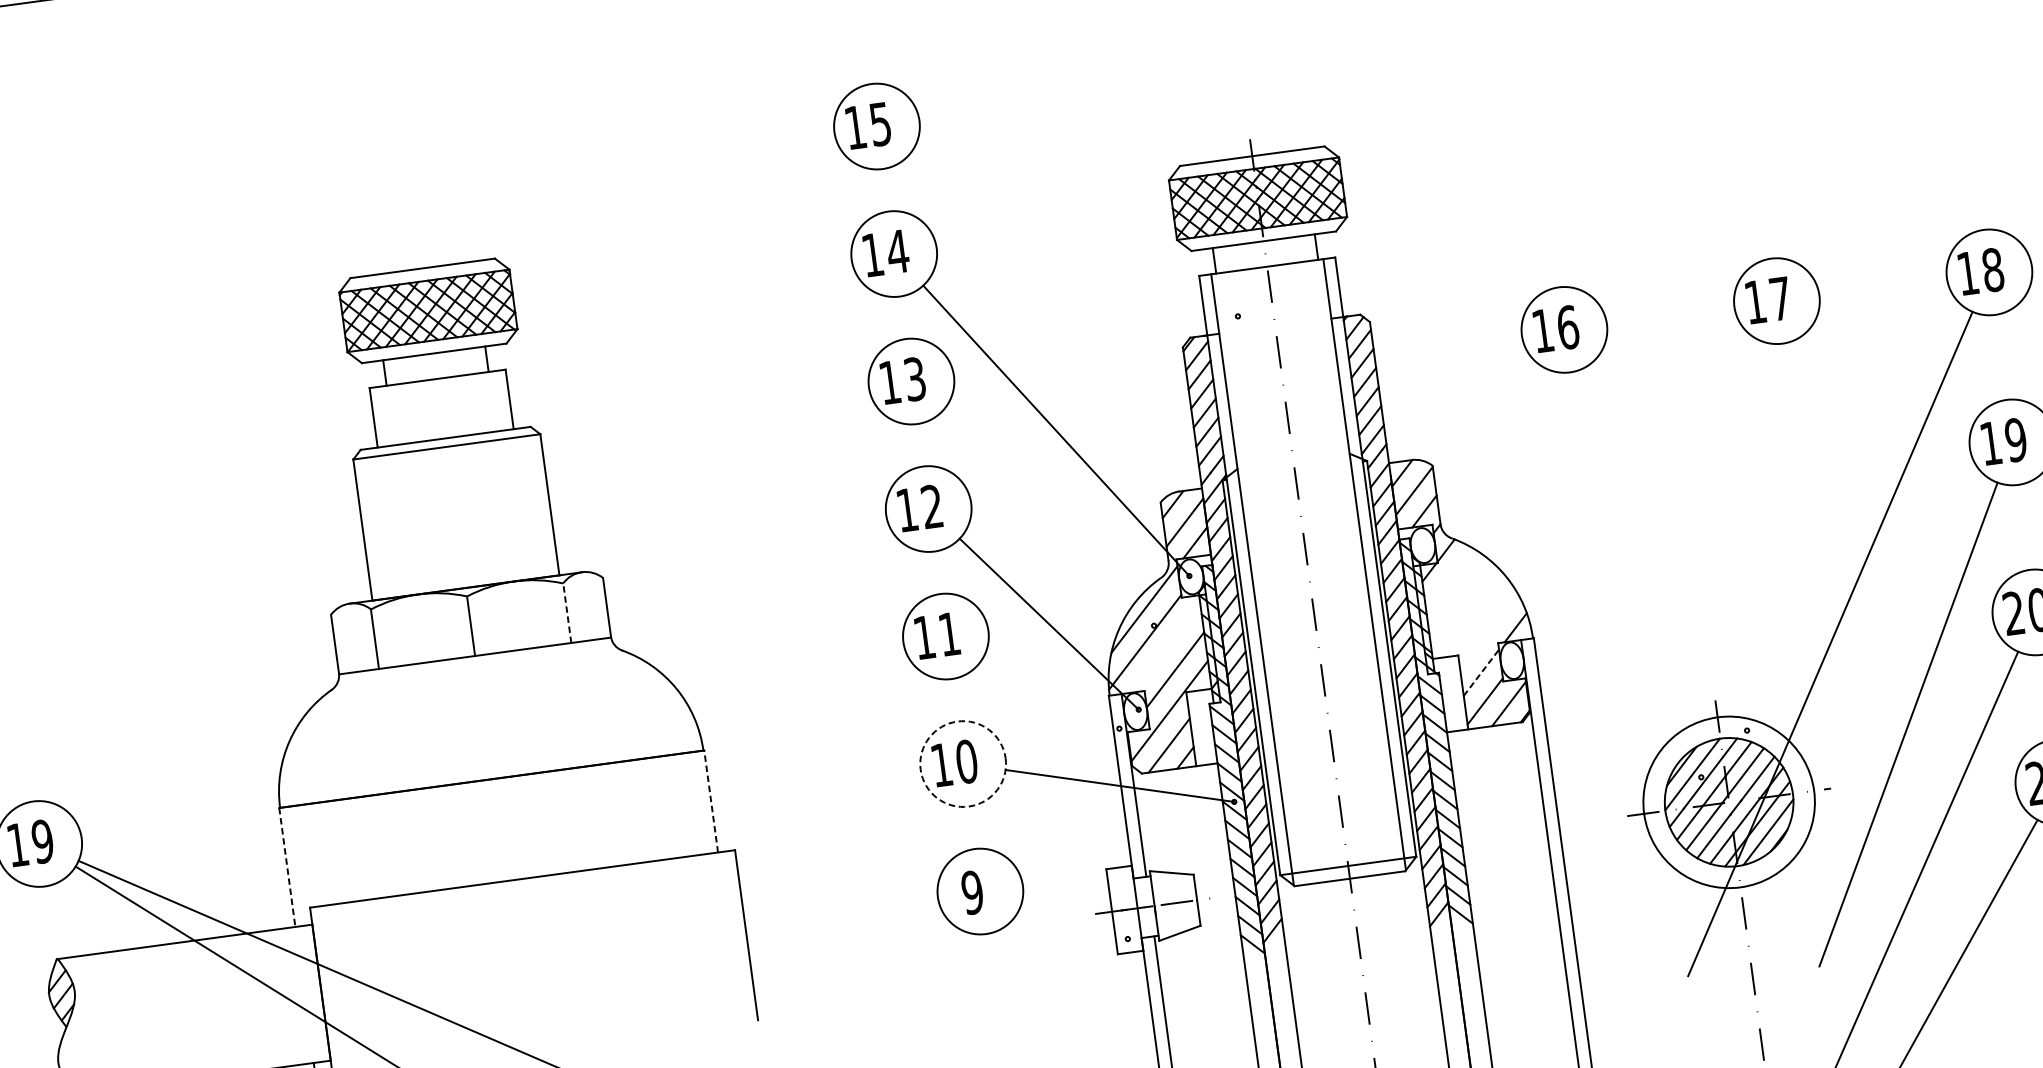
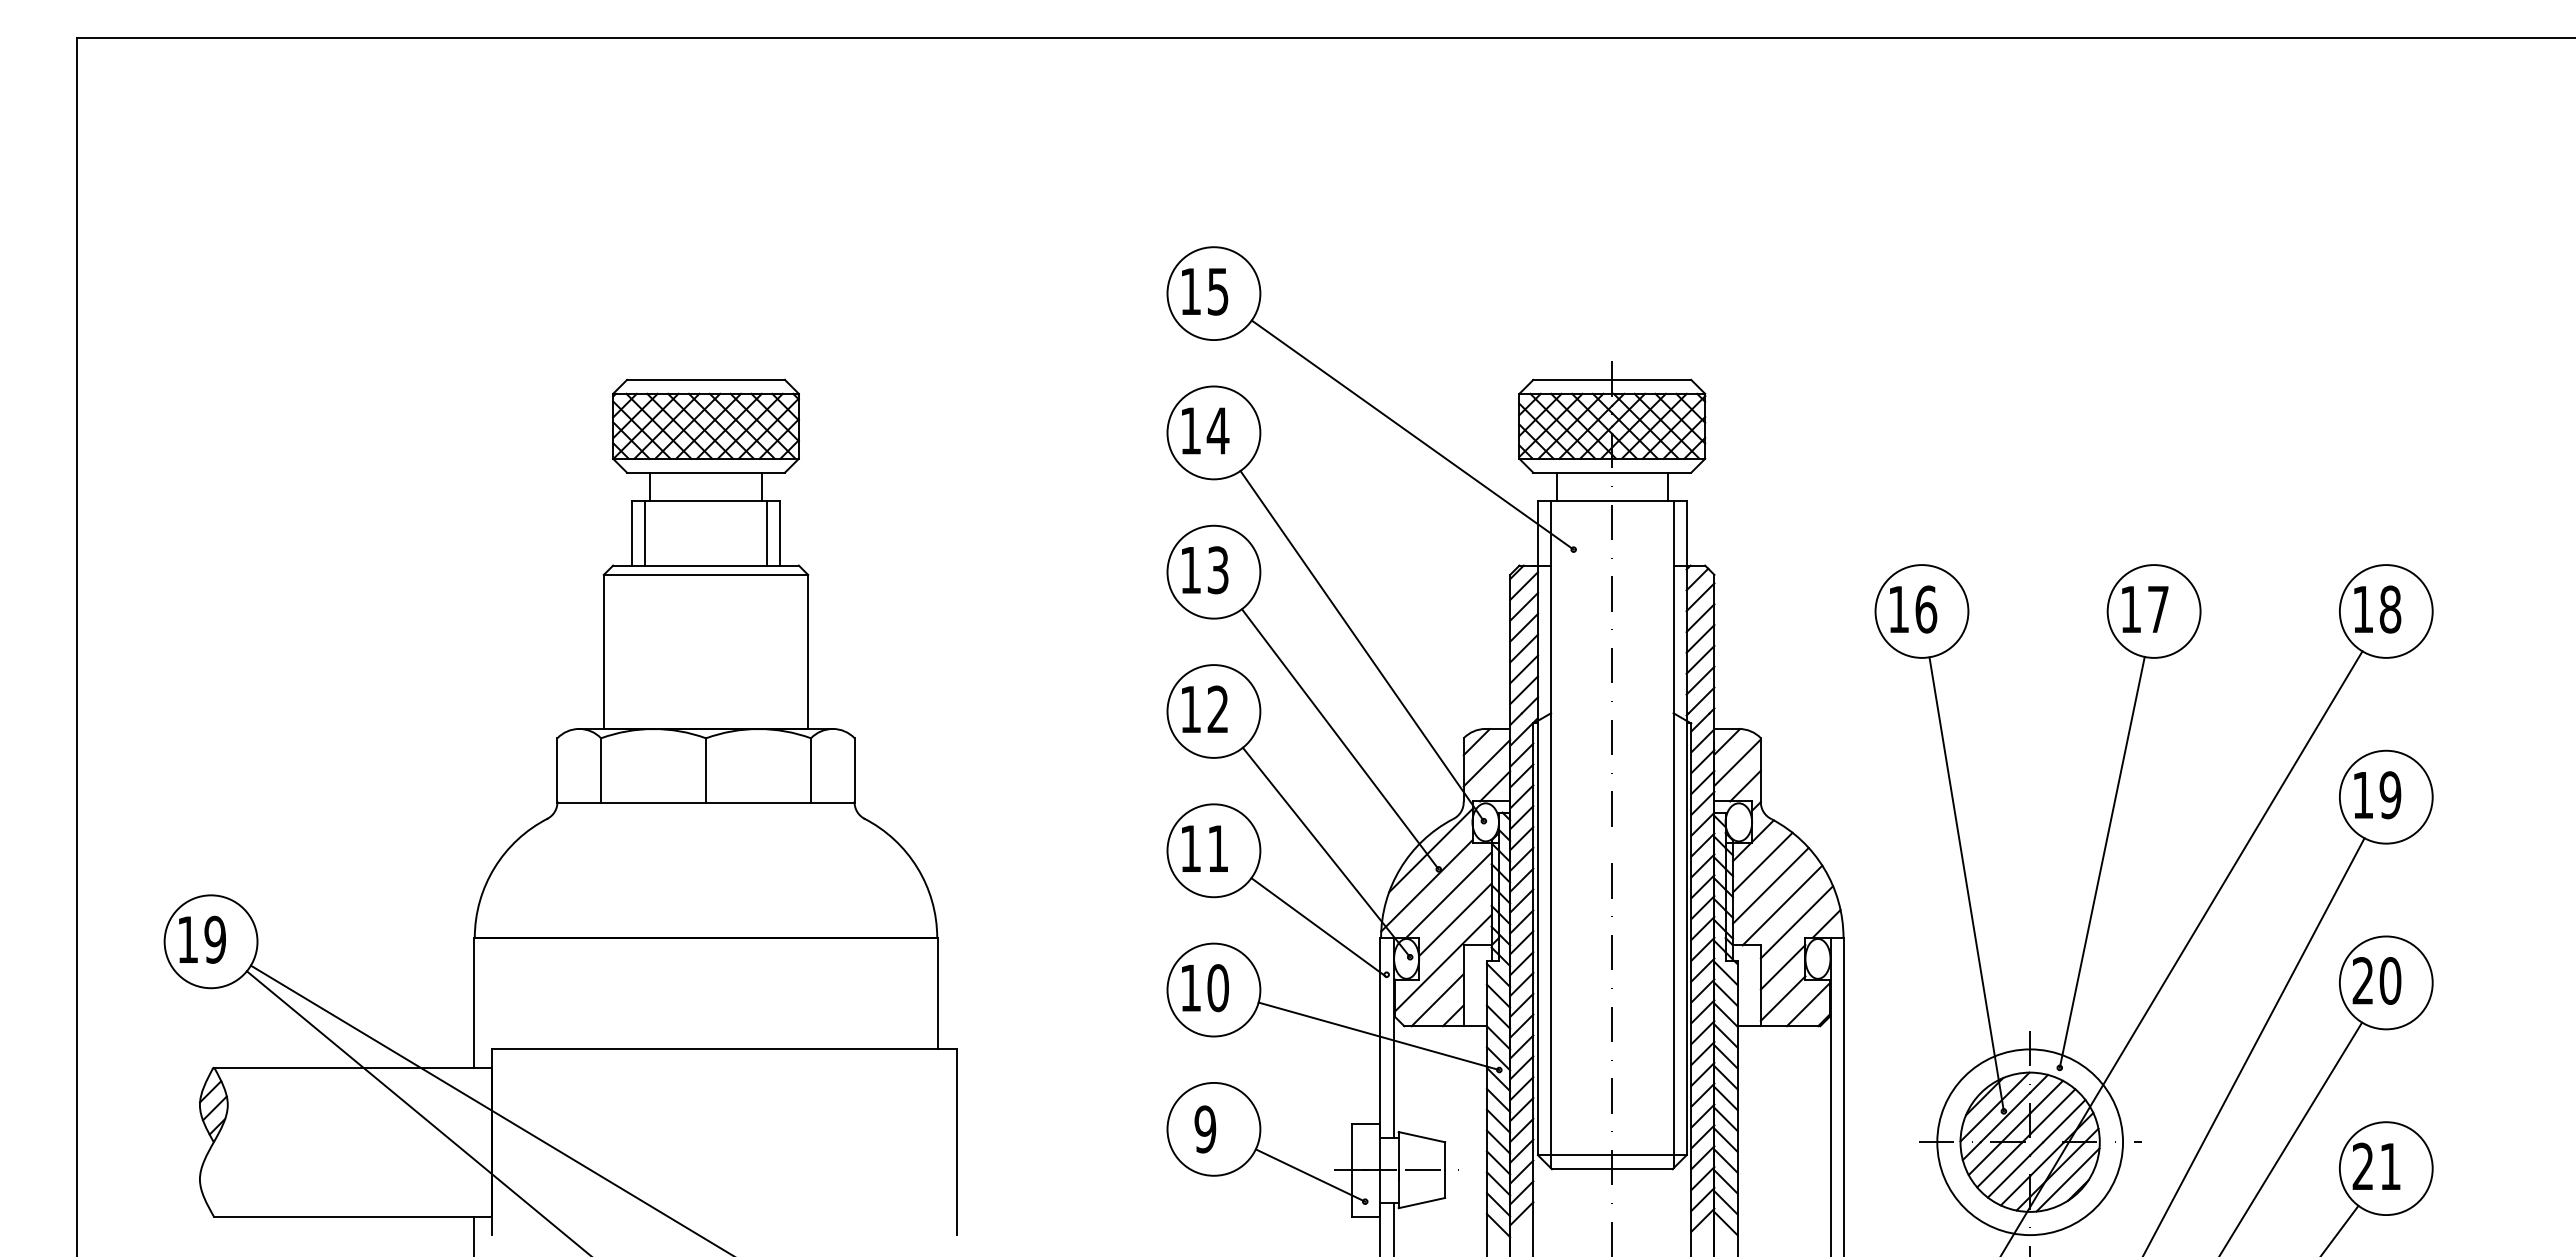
line: (1076, 230) -> (1412, 434), added
line: (497, 400) -> (767, 532), added
line: (385, 415) -> (644, 532), added
line: (1047, 519) -> (1339, 739), added
line: (1759, 536) -> (2101, 861), added
line: (1638, 574) -> (1966, 884), added
line: (1449, 579) -> (1762, 862), added
line: (1459, 599) -> (1770, 885), added
line: (567, 612) -> (811, 770), dashed -> solid
line: (1473, 616) -> (1782, 905), added
line: (1488, 630) -> (1796, 922), added
line: (1166, 647) -> (1448, 894), added
line: (1481, 672) -> (1783, 967), dashed -> solid
line: (1051, 693) -> (1318, 927), added
circle: (962, 763) -> (1213, 989), dashed -> solid
line: (711, 801) -> (938, 993), dashed -> solid
line: (287, 867) -> (473, 1003), dashed -> solid
line: (1074, 921) -> (1310, 1175), added

